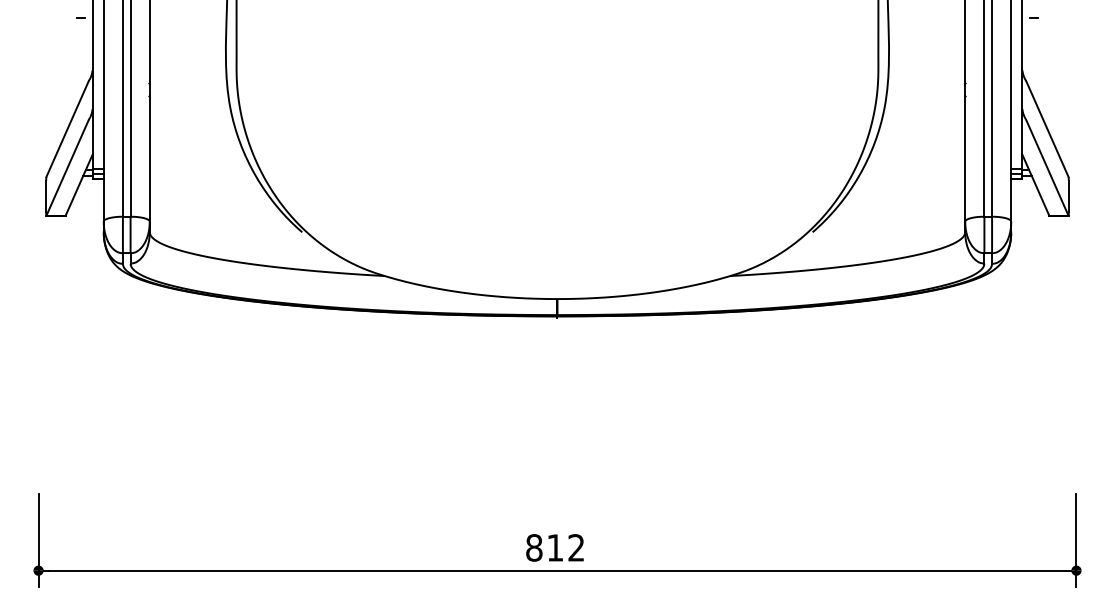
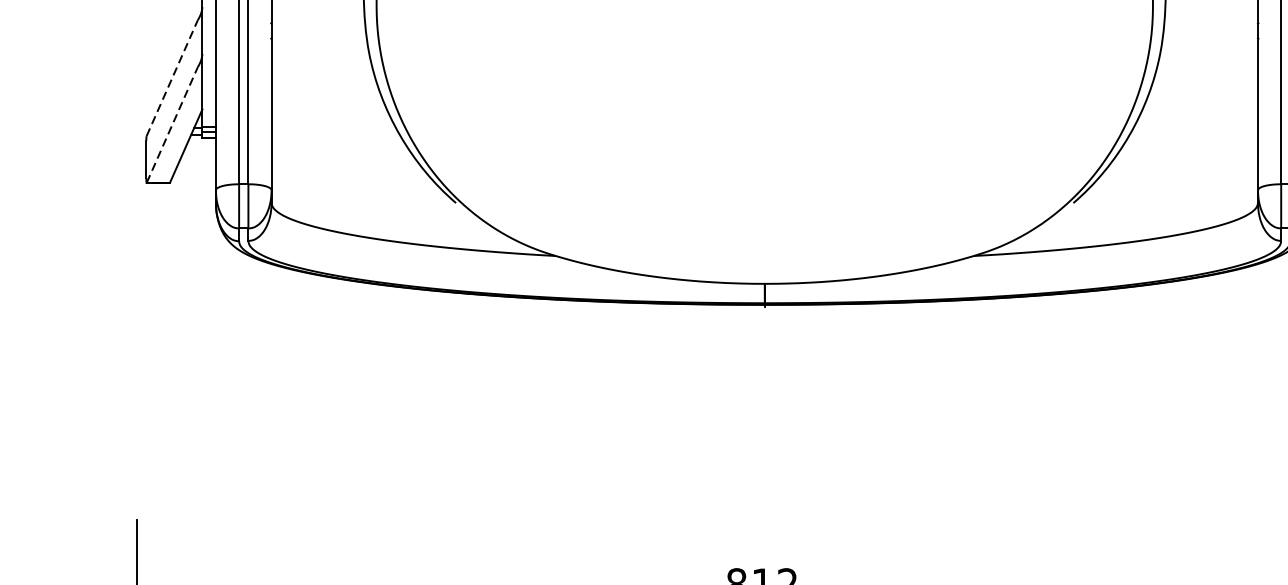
line: (67, 128) -> (172, 77), solid -> dashed
line: (67, 167) -> (172, 124), solid -> dashed

